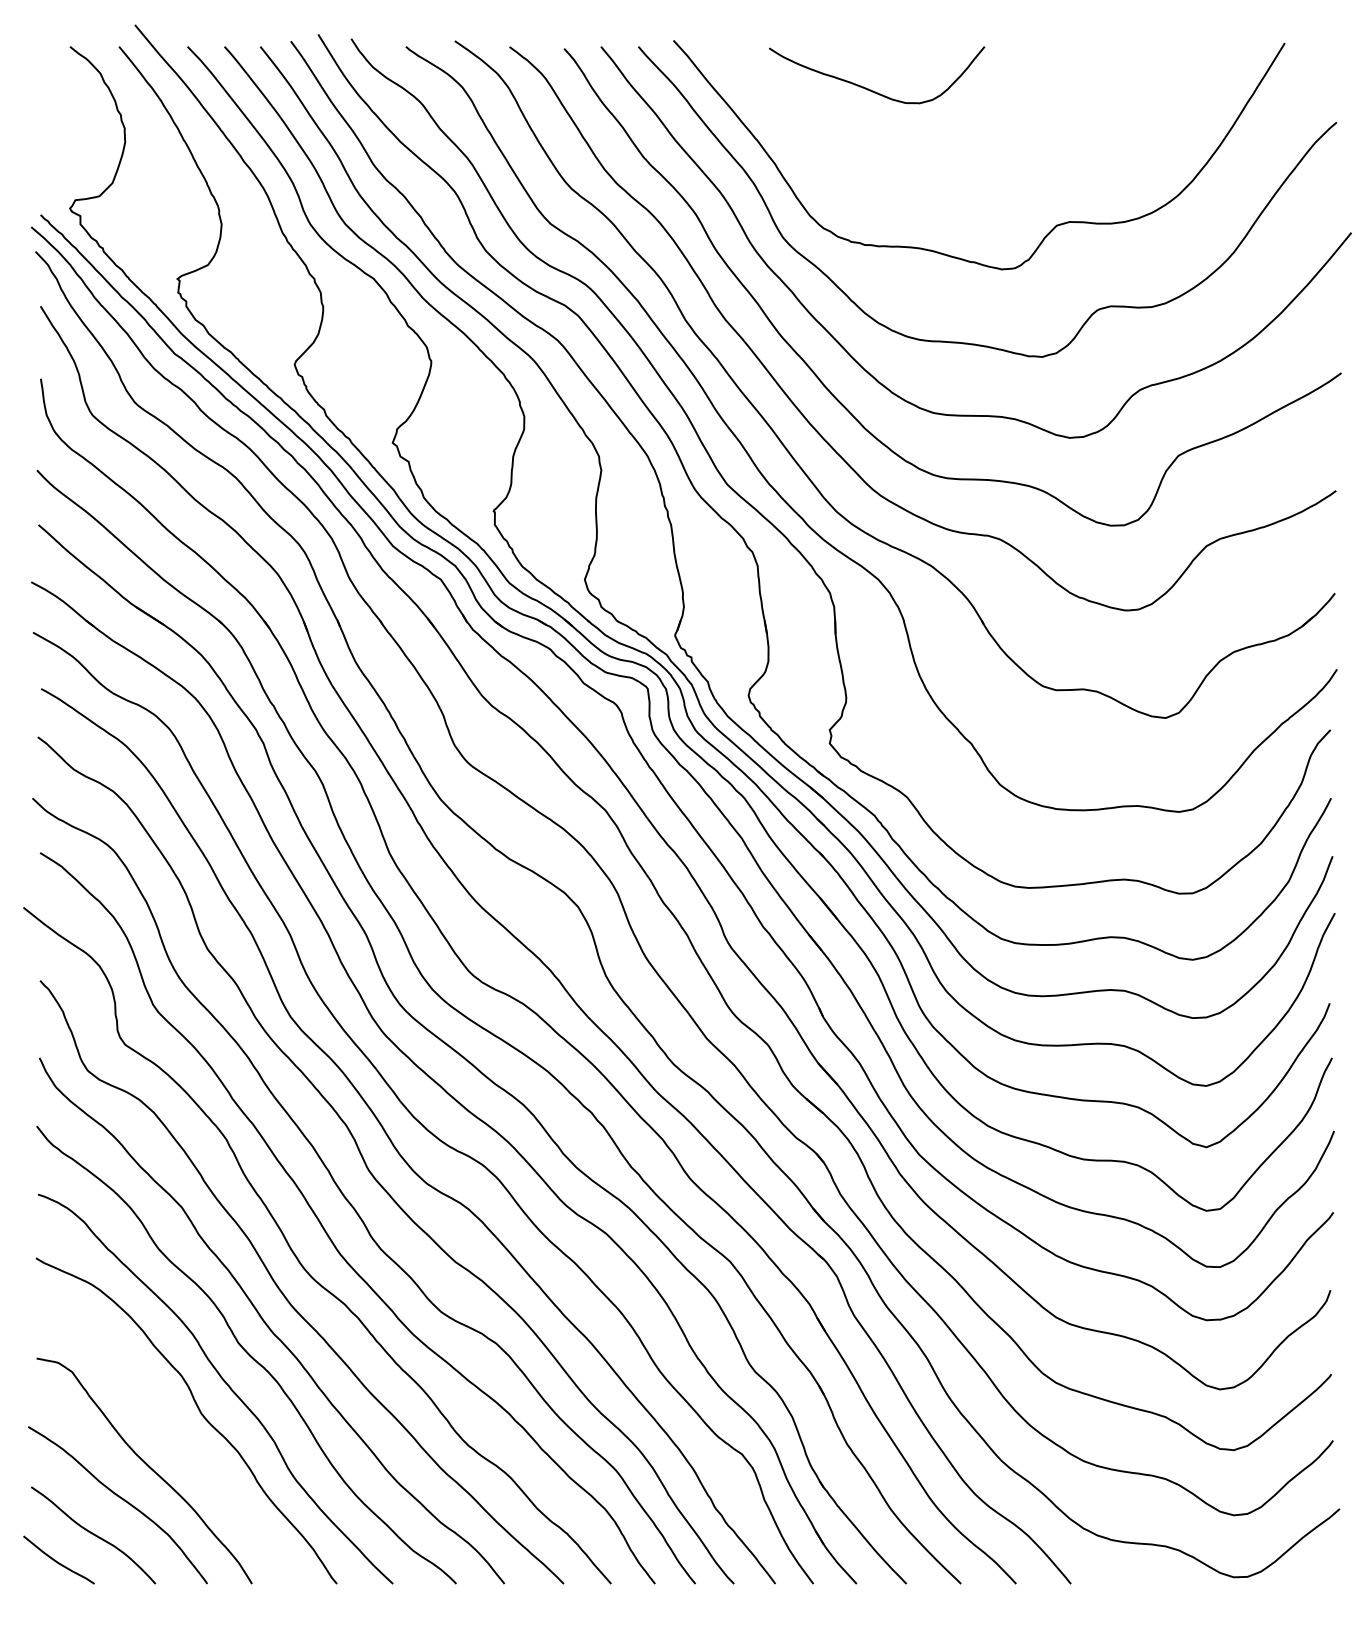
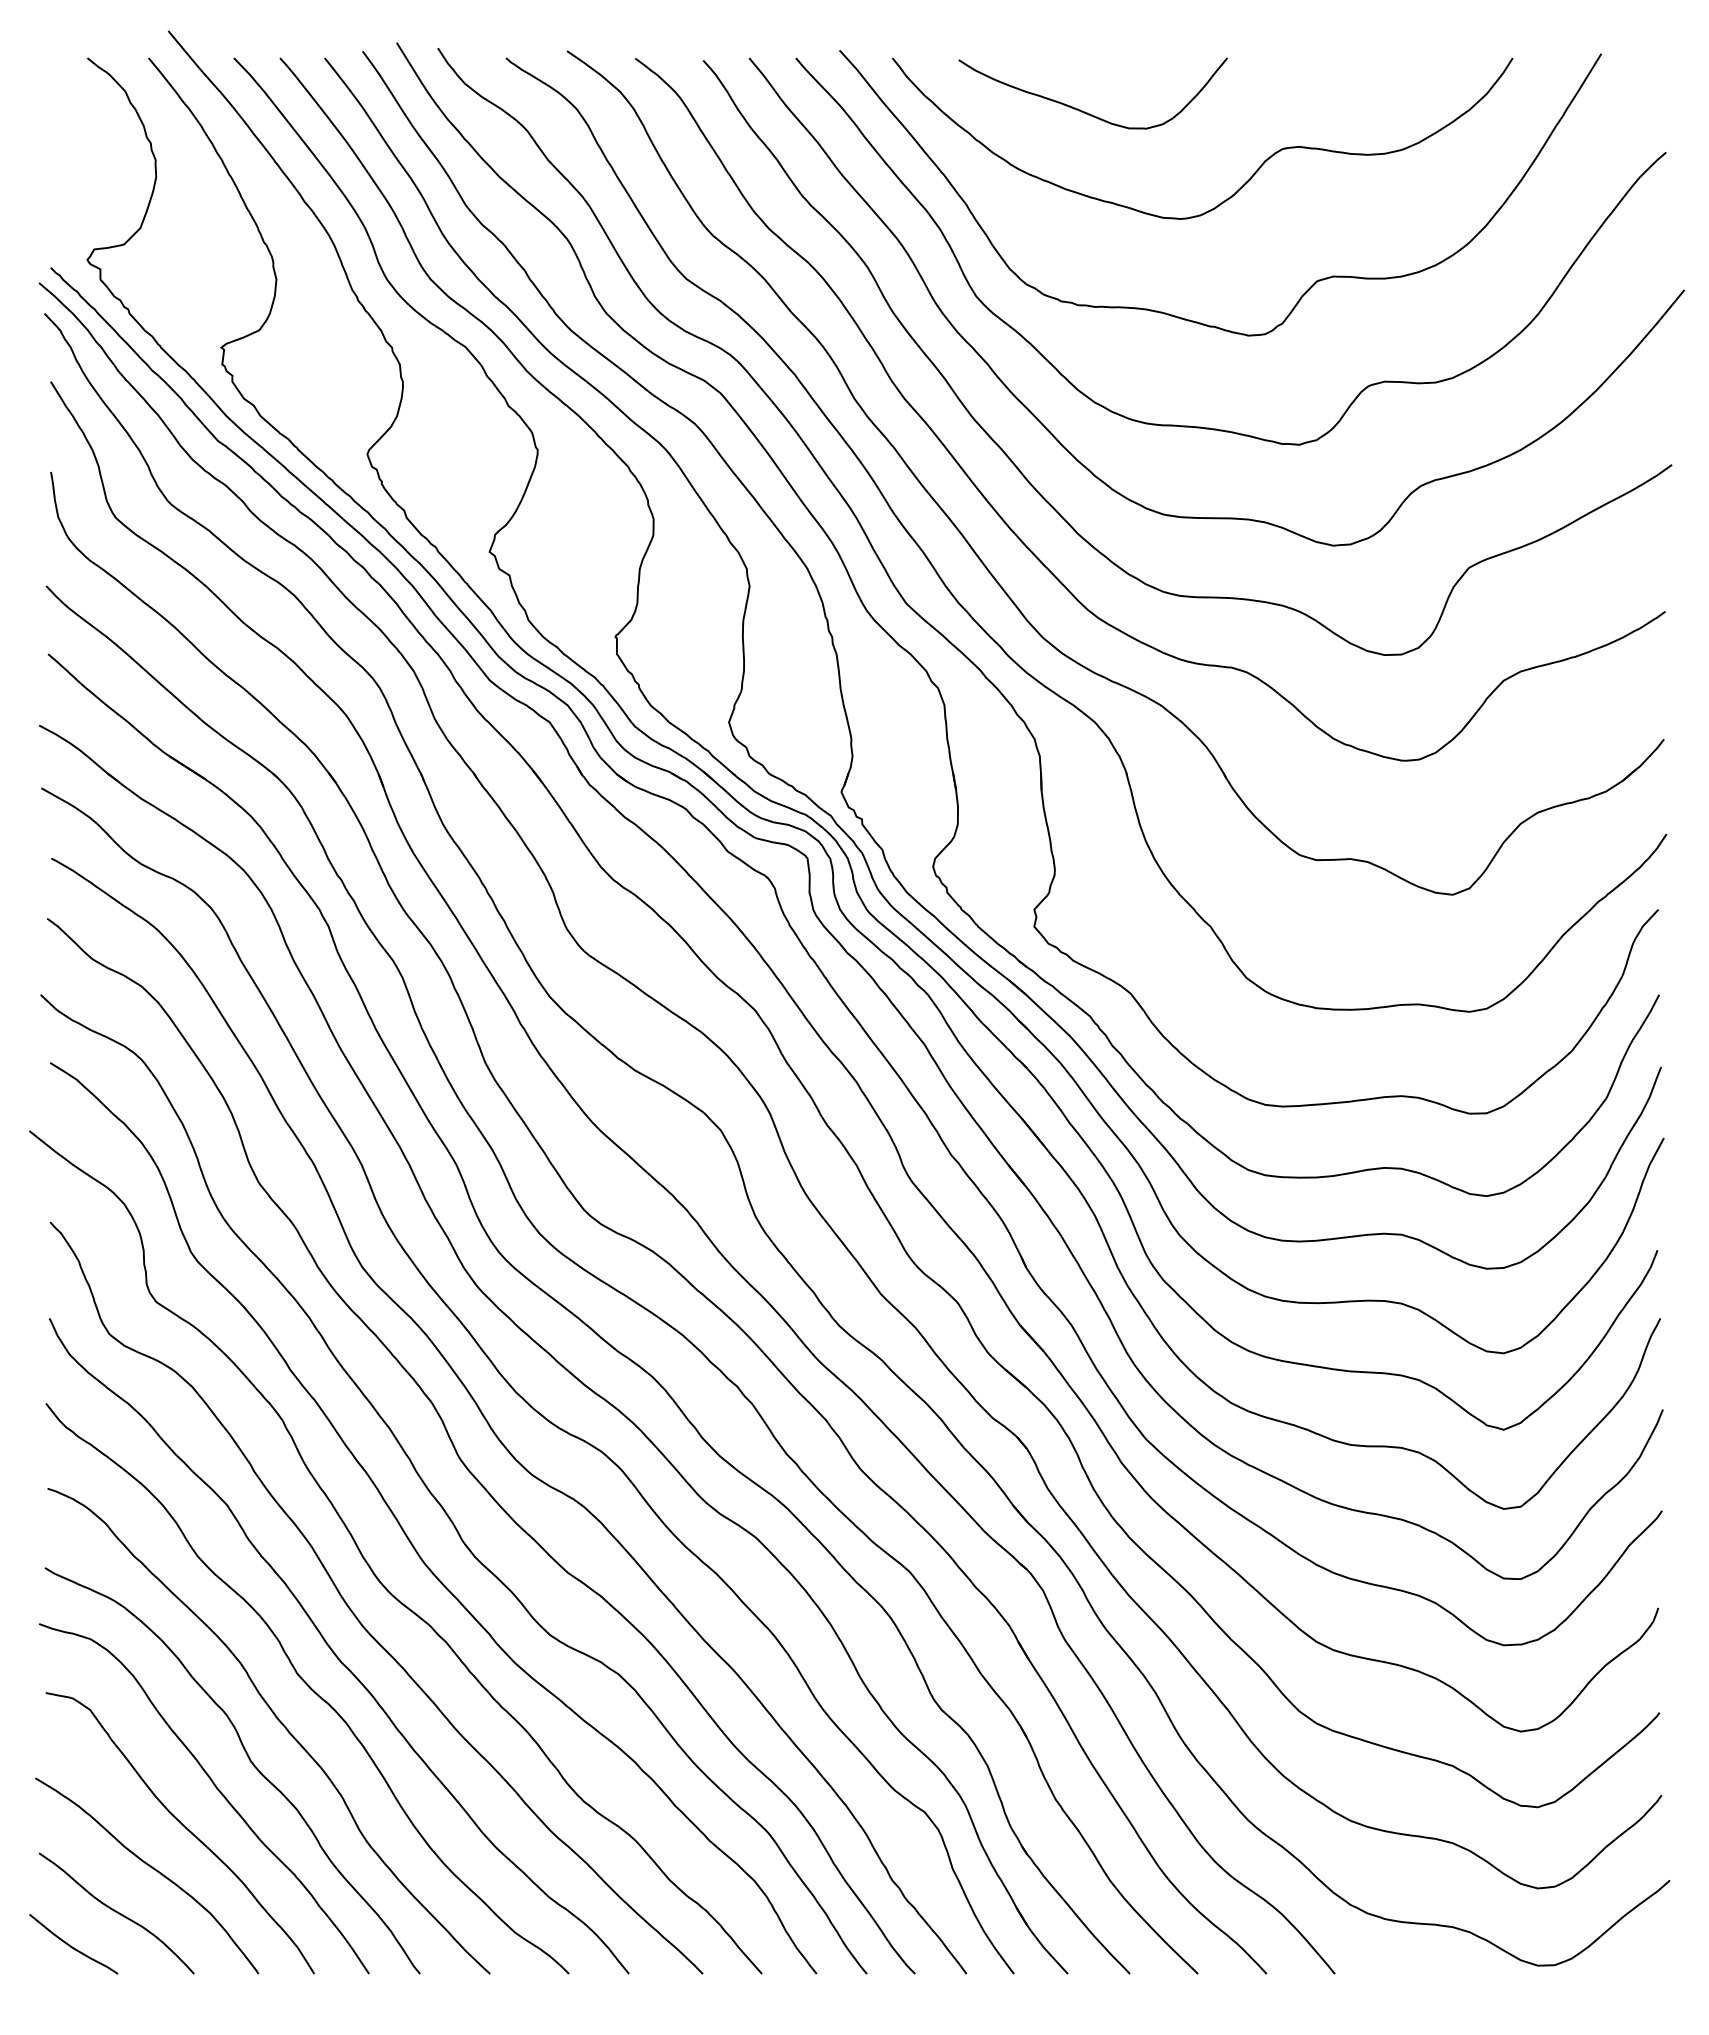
curve: (999, 145) -> (1245, 181), added
curve: (172, 1434) -> (215, 1787), added

